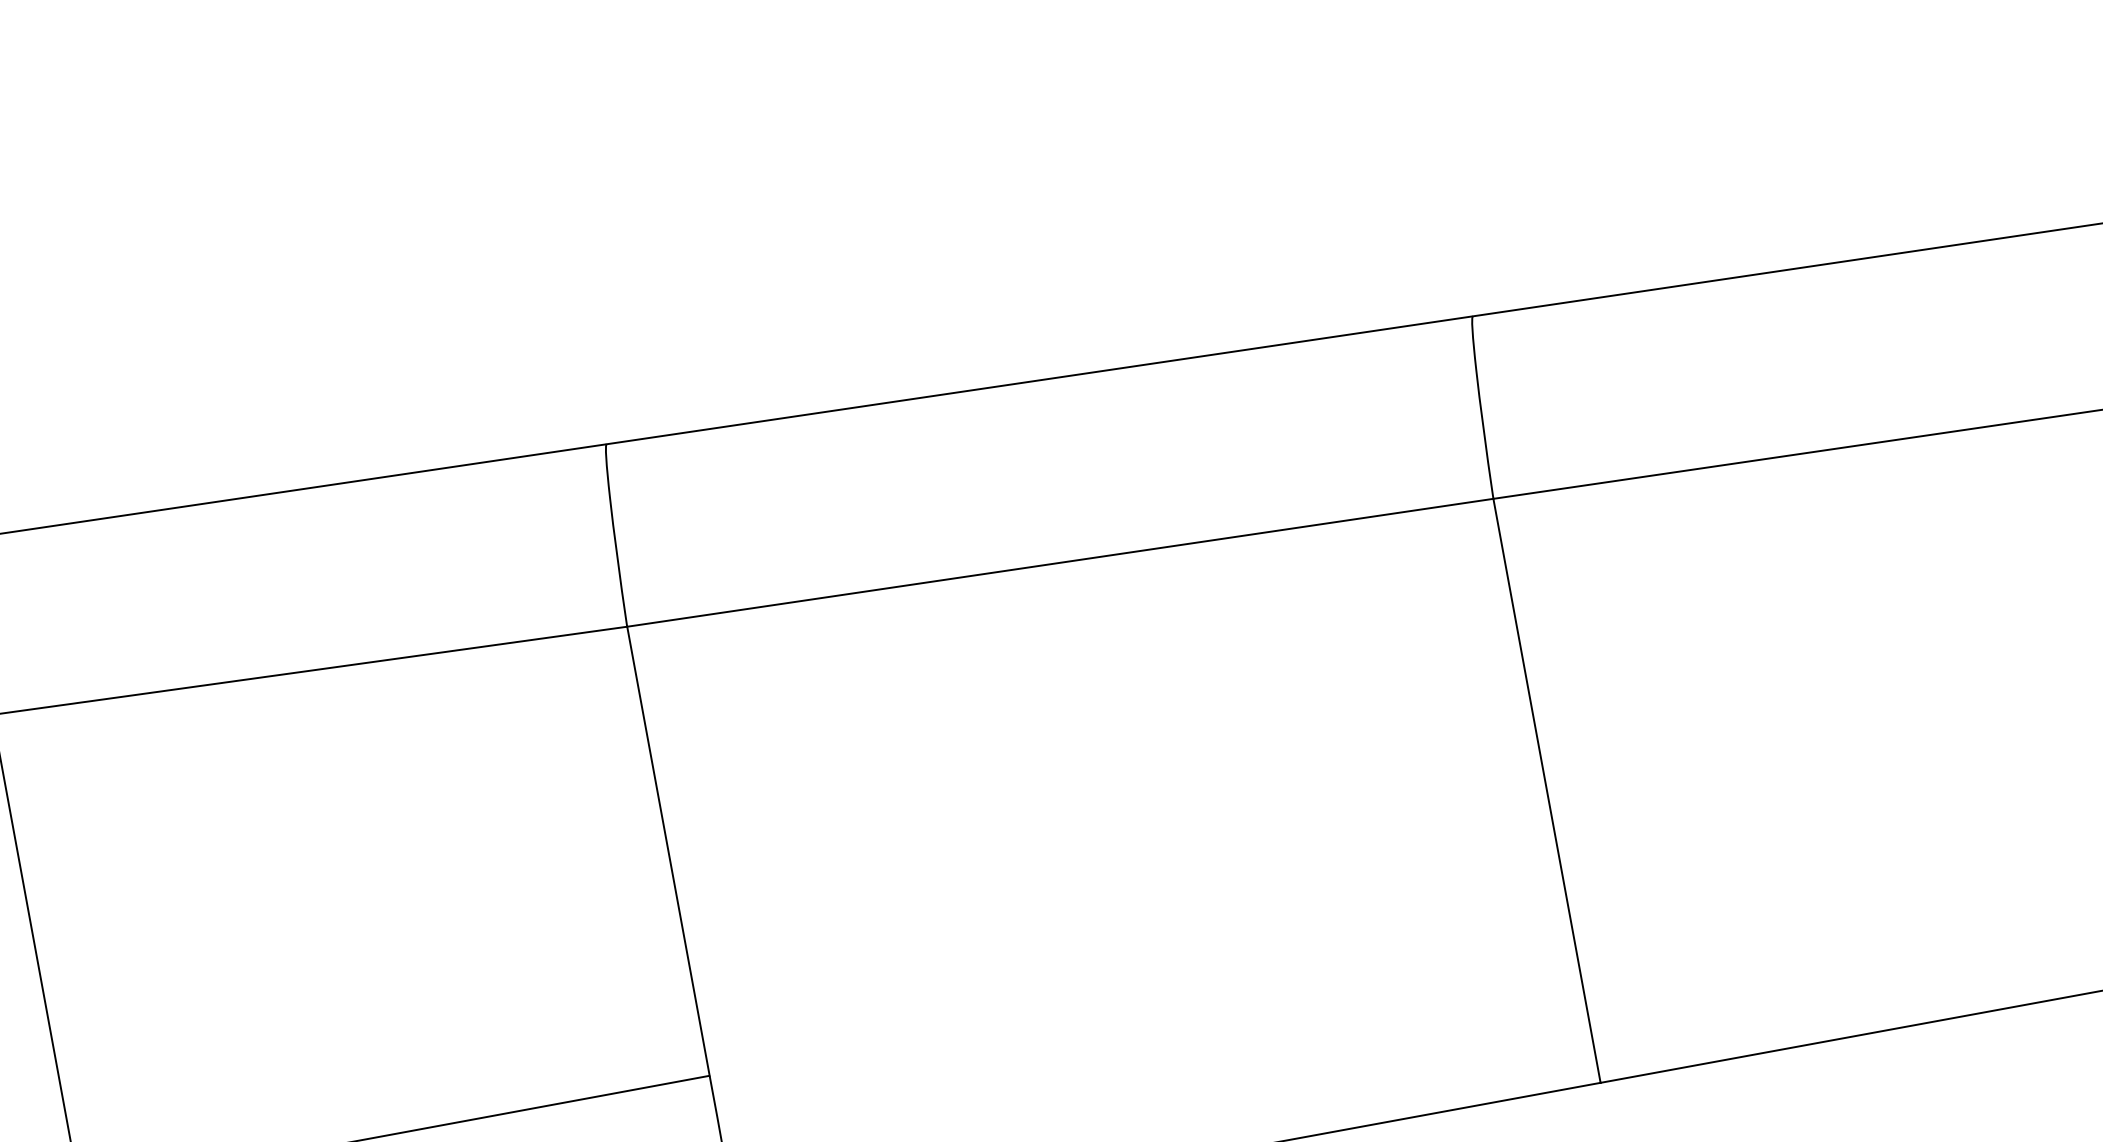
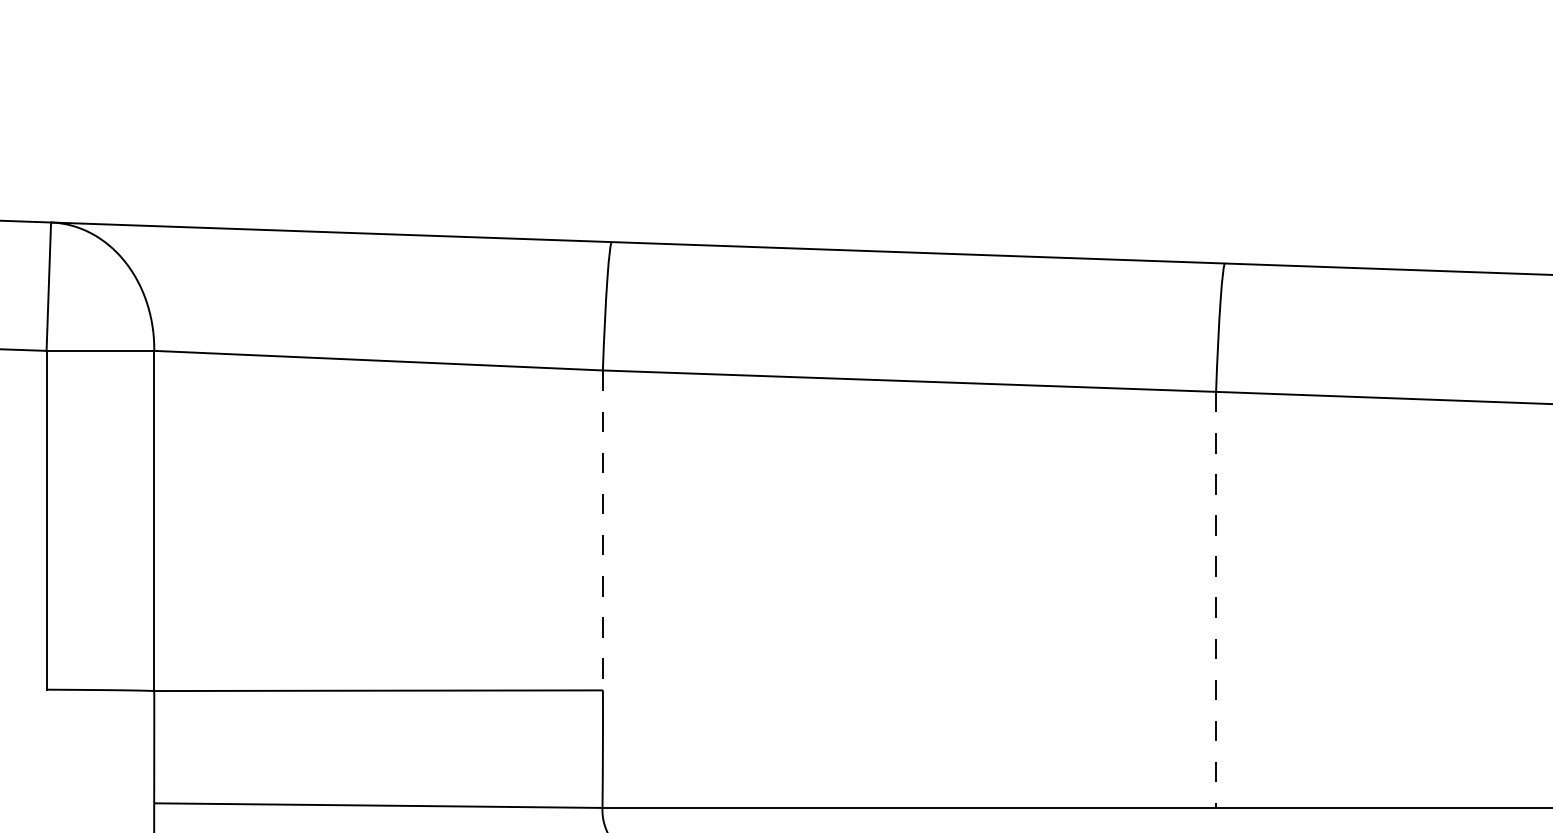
line: (1547, 791) -> (1216, 600), solid -> dashed
line: (667, 851) -> (602, 530), solid -> dashed

